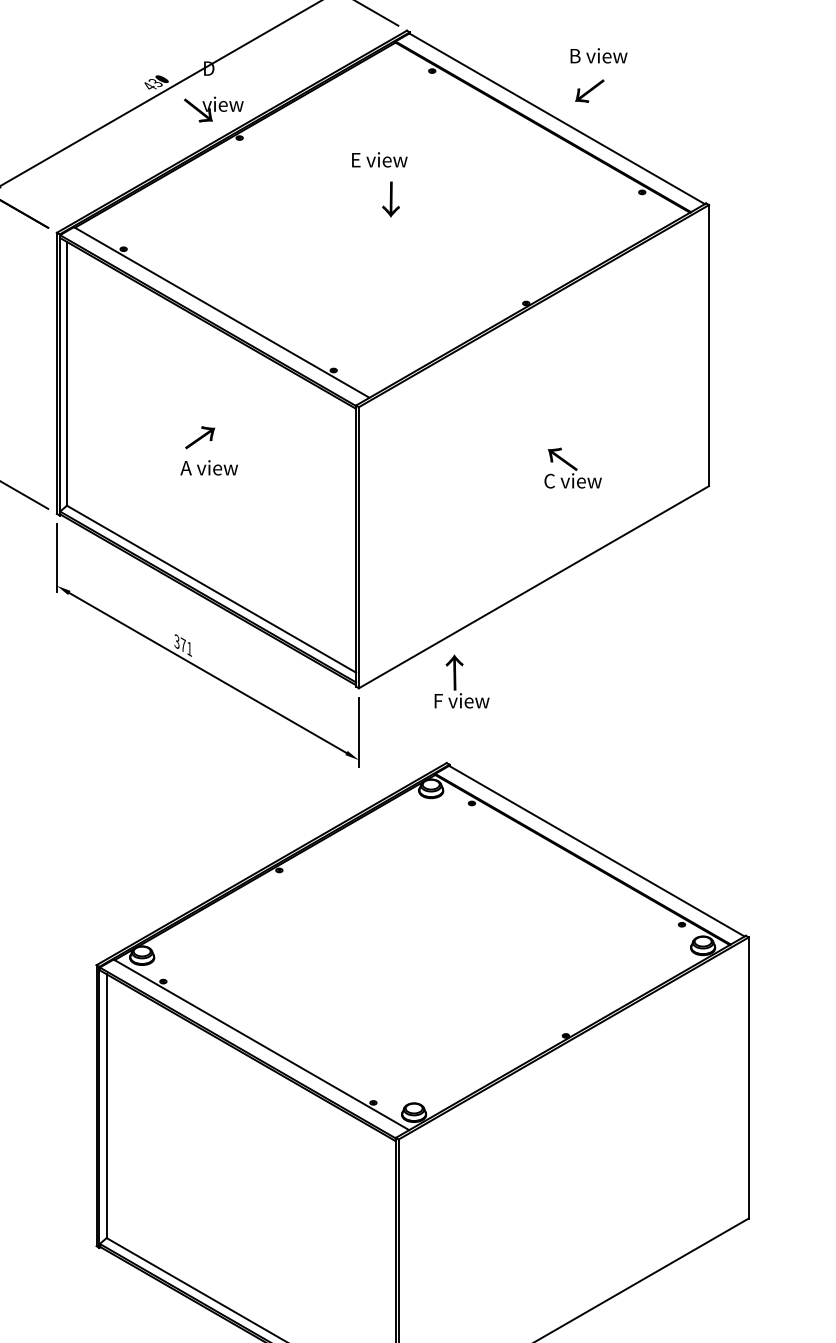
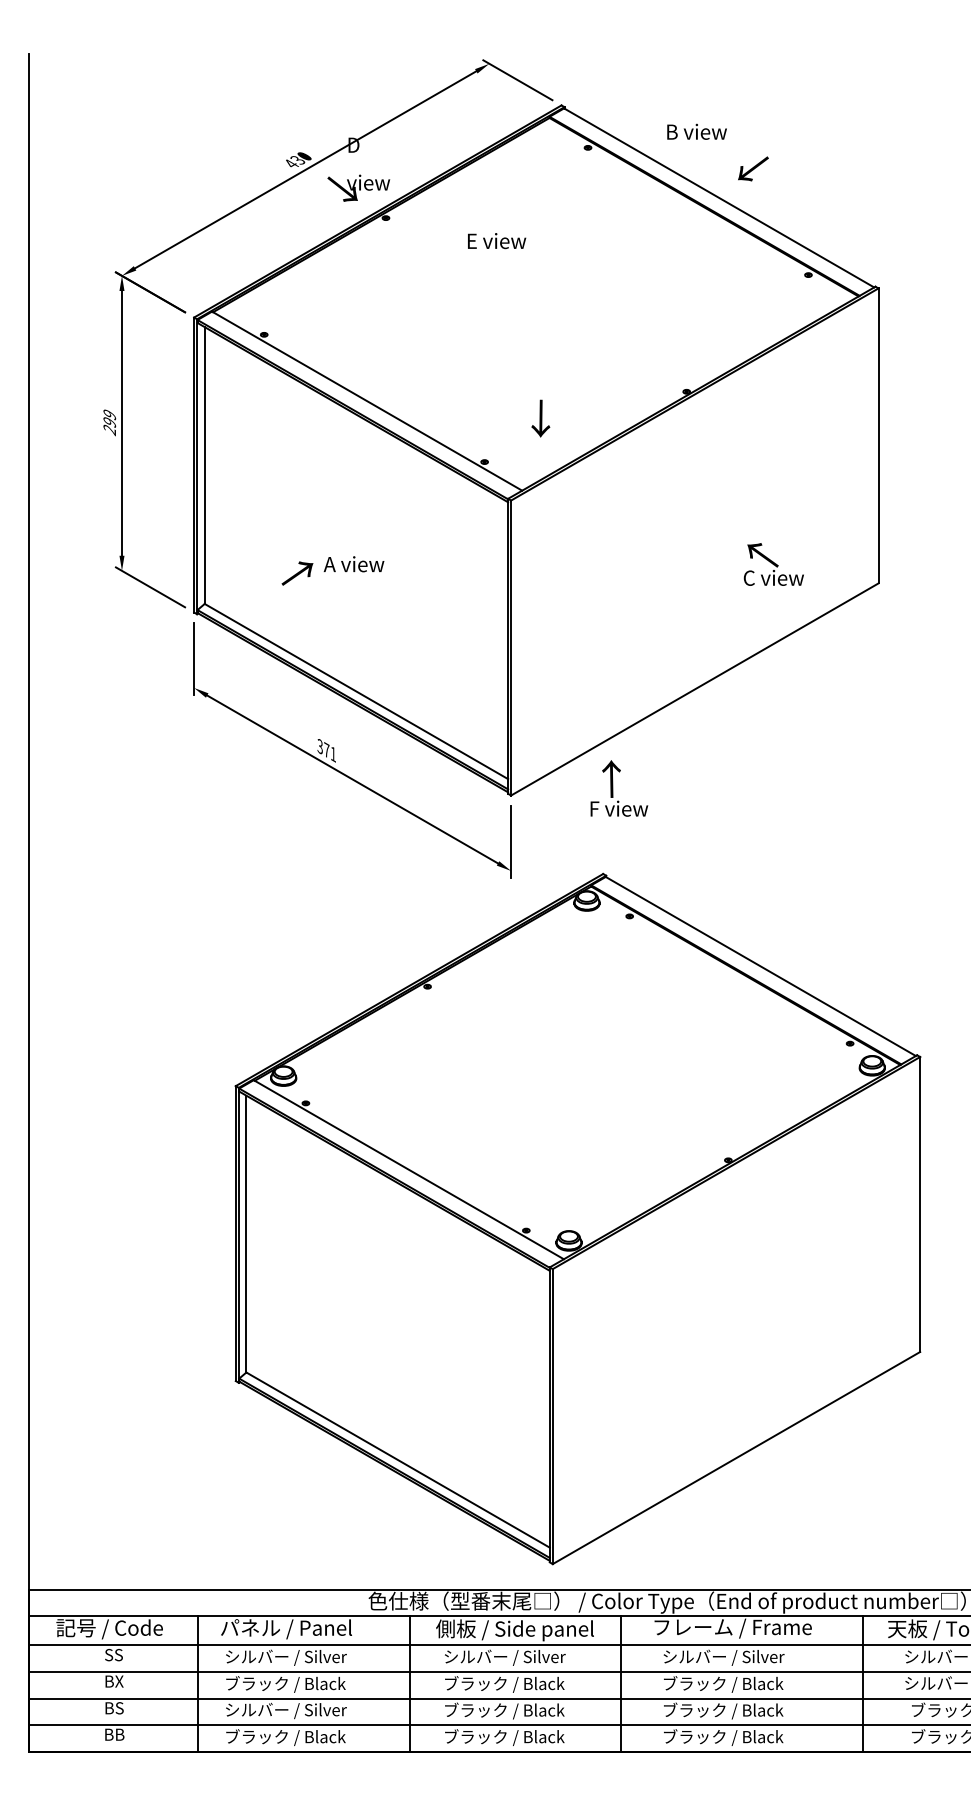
text: (598, 55) -> (696, 131), moved
text: (380, 160) -> (497, 241), moved
text: (390, 199) -> (540, 418), moved
text: (200, 437) -> (297, 573), moved
text: (572, 468) -> (773, 564), moved

